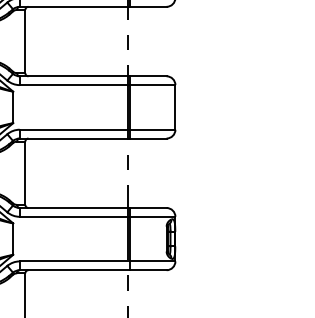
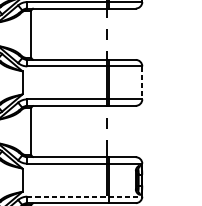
line: (175, 107) -> (142, 82), solid -> dashed
line: (97, 261) -> (84, 196), solid -> dashed

